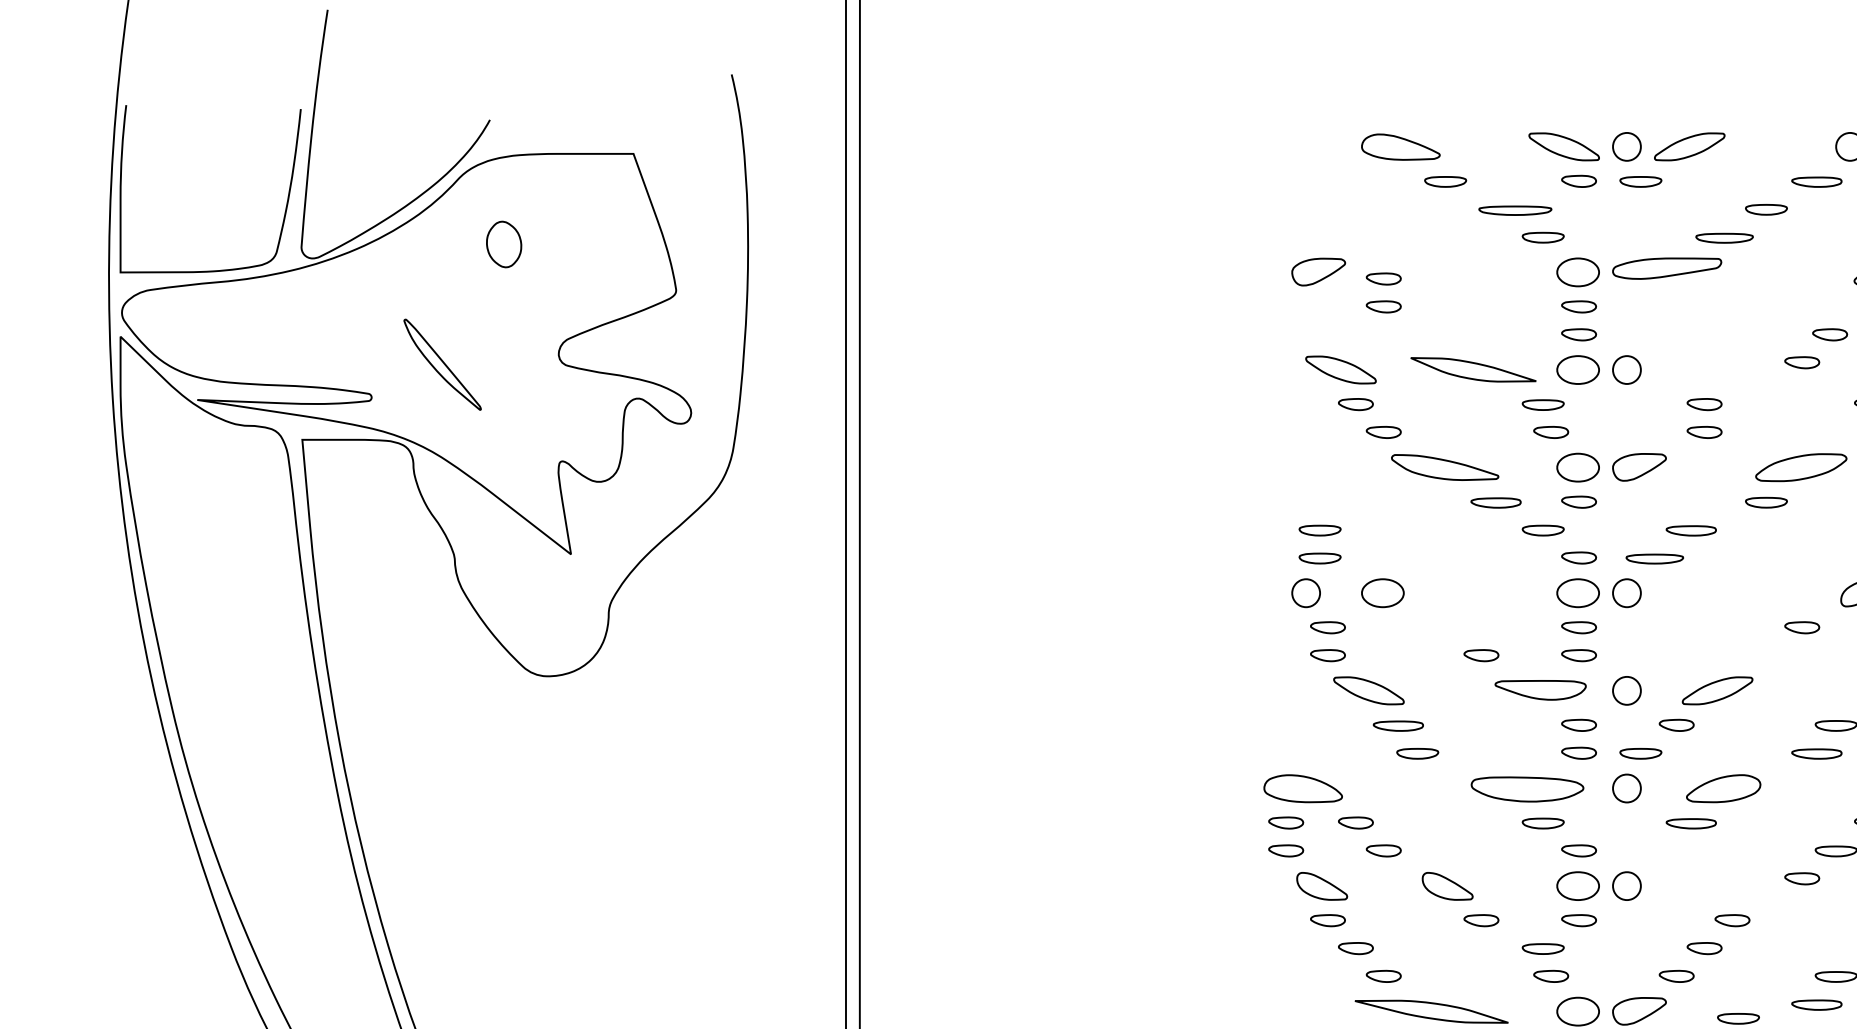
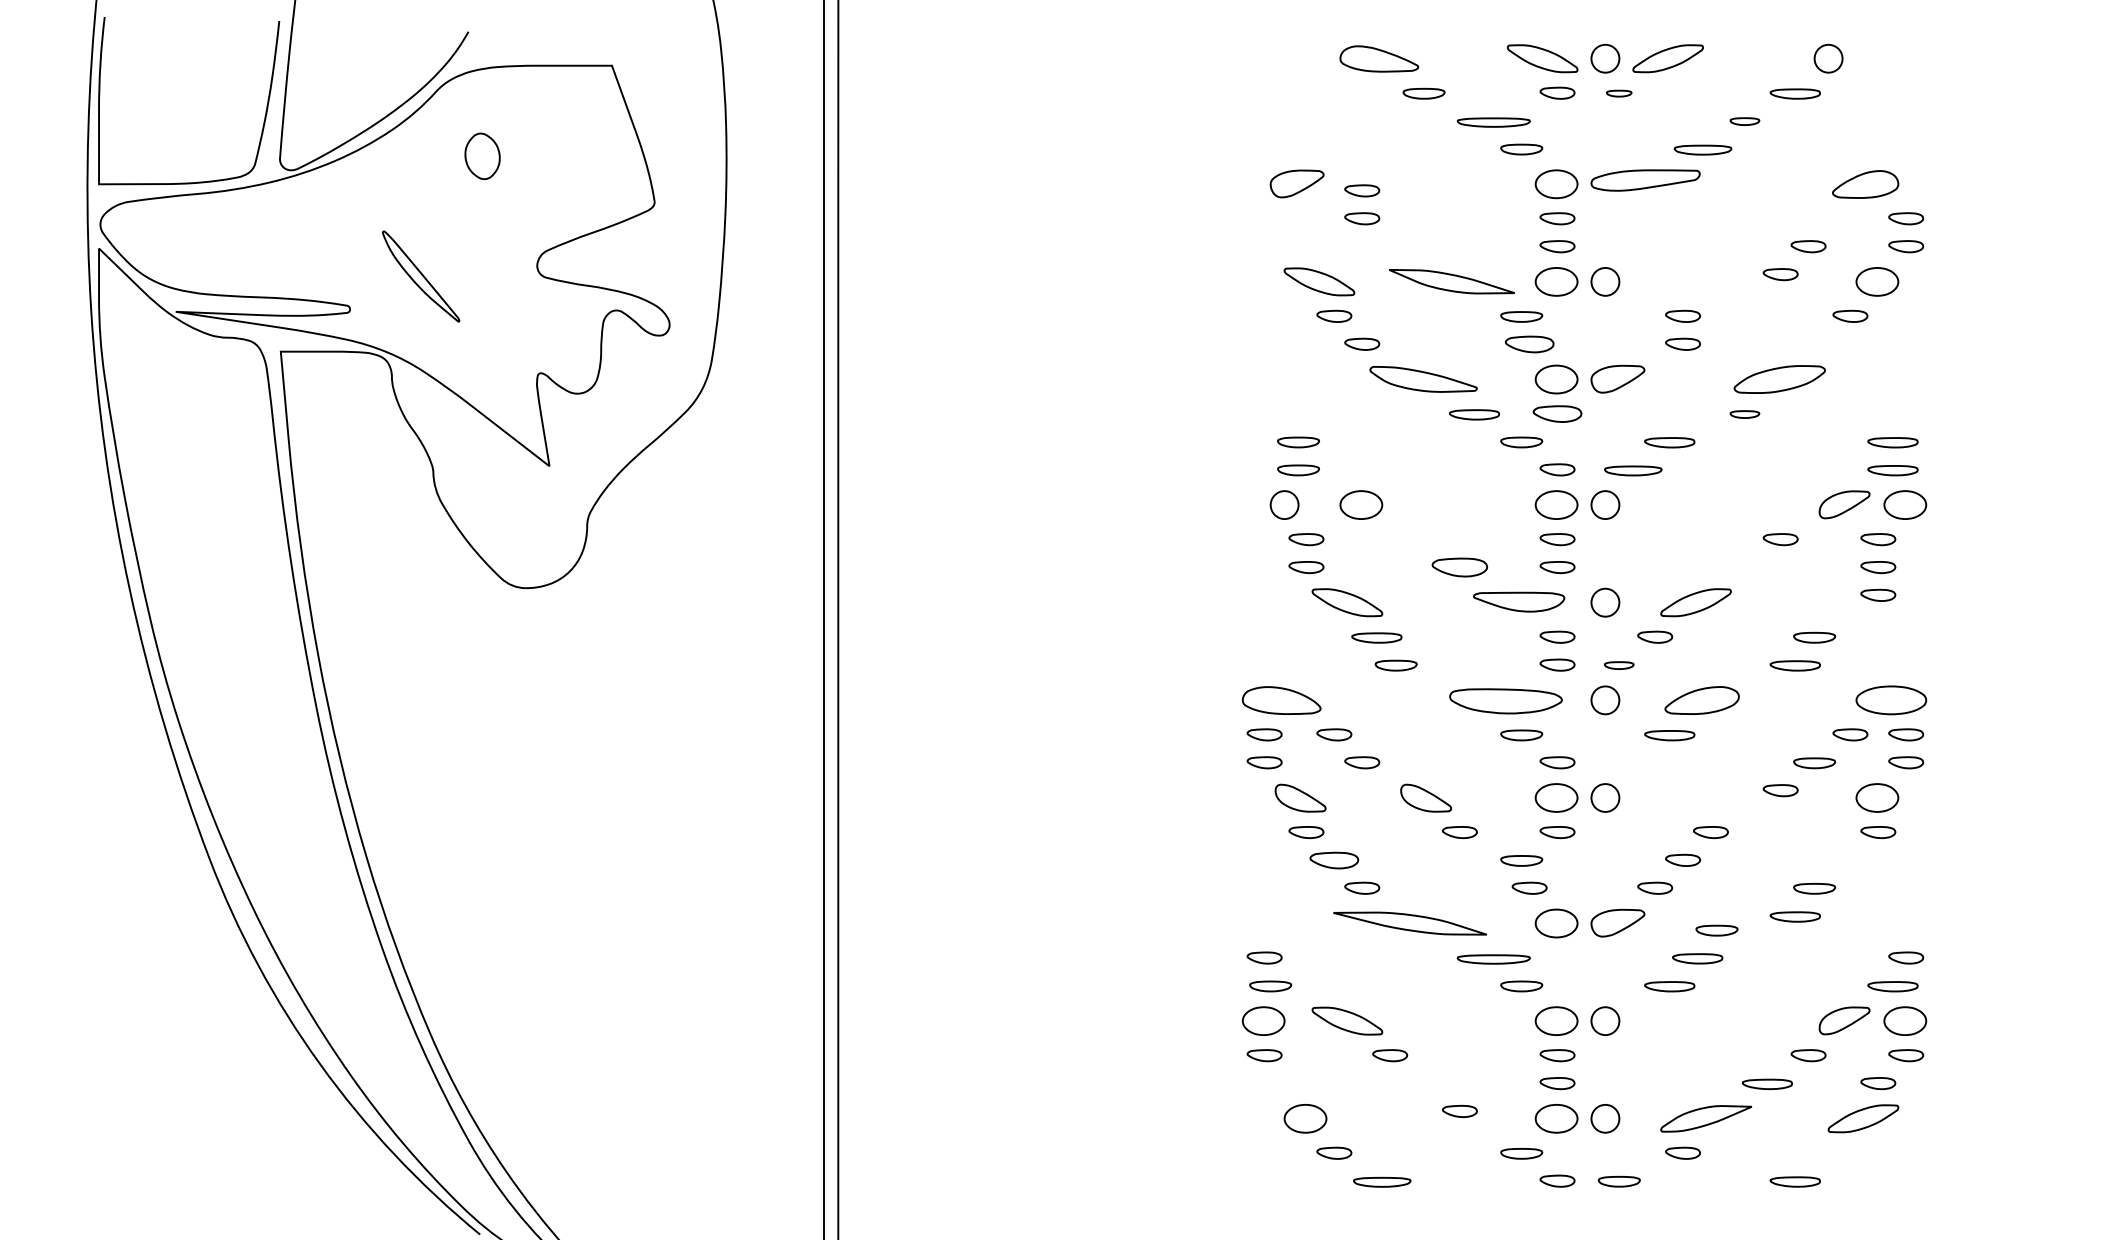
part: (1640, 181) -> (1618, 93), size x0.6
part: (1766, 209) -> (1744, 121), size x0.7
part: (1551, 431) -> (1529, 343), size x1.4
part: (1579, 501) -> (1557, 413), size x1.4
part: (1766, 502) -> (1744, 414), size x0.7
part: (1481, 655) -> (1459, 567), size x1.6
part: (1640, 753) -> (1618, 665), size x0.7
part: (1356, 947) -> (1334, 859), size x1.4

